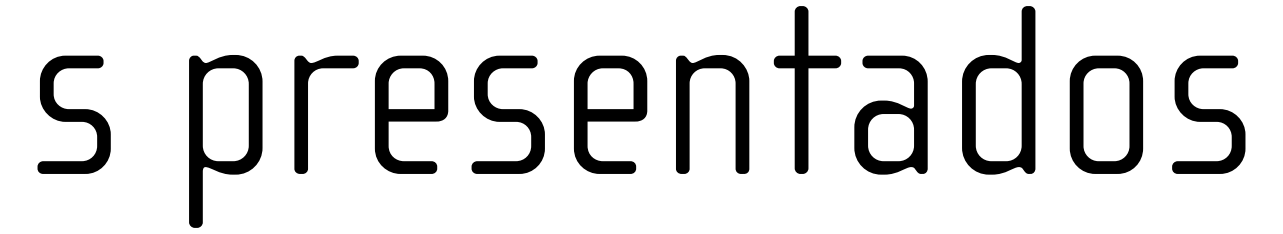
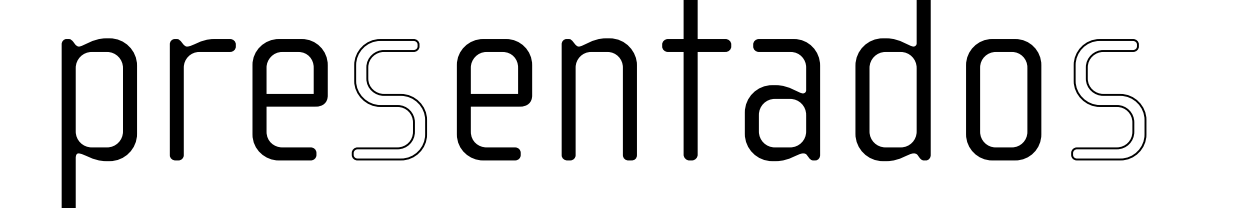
fill: (507, 114) -> (388, 99), removed
fill: (1208, 114) -> (1108, 99), removed

